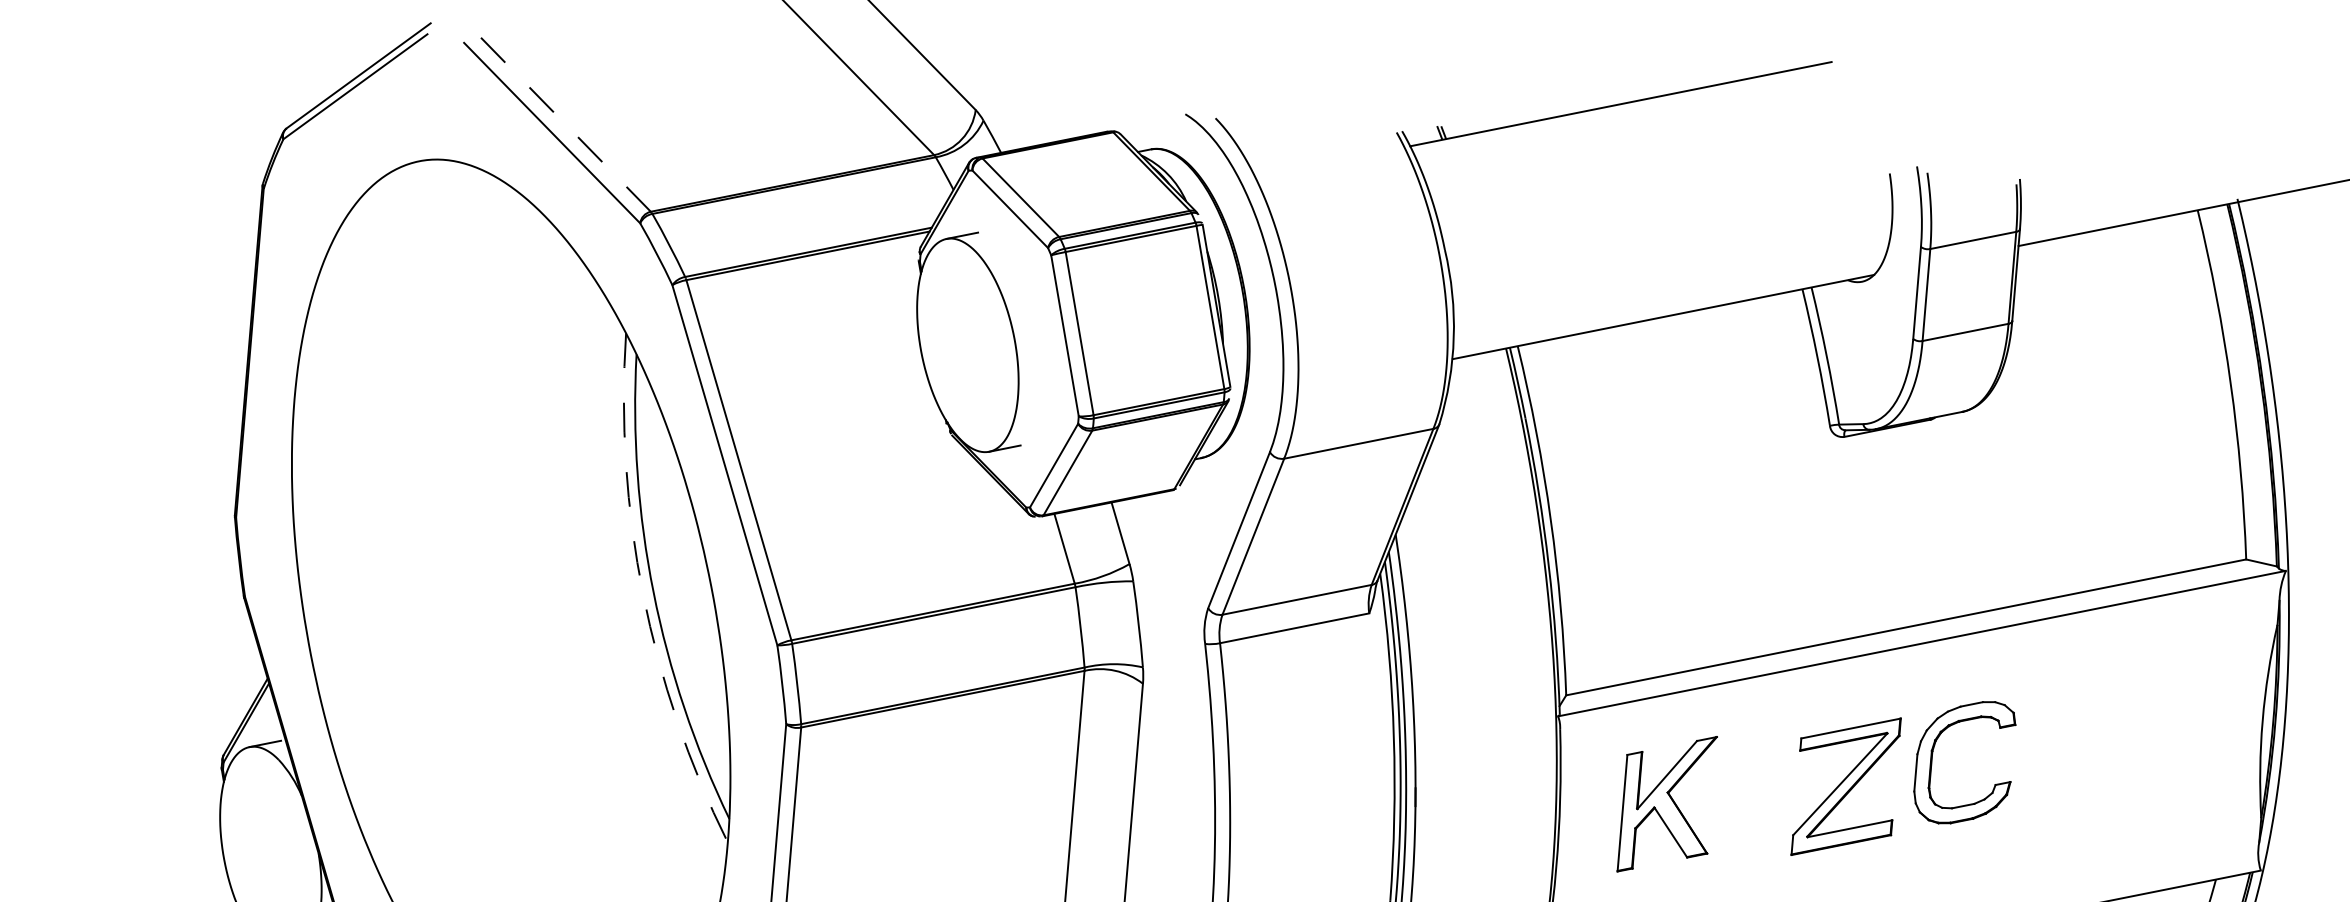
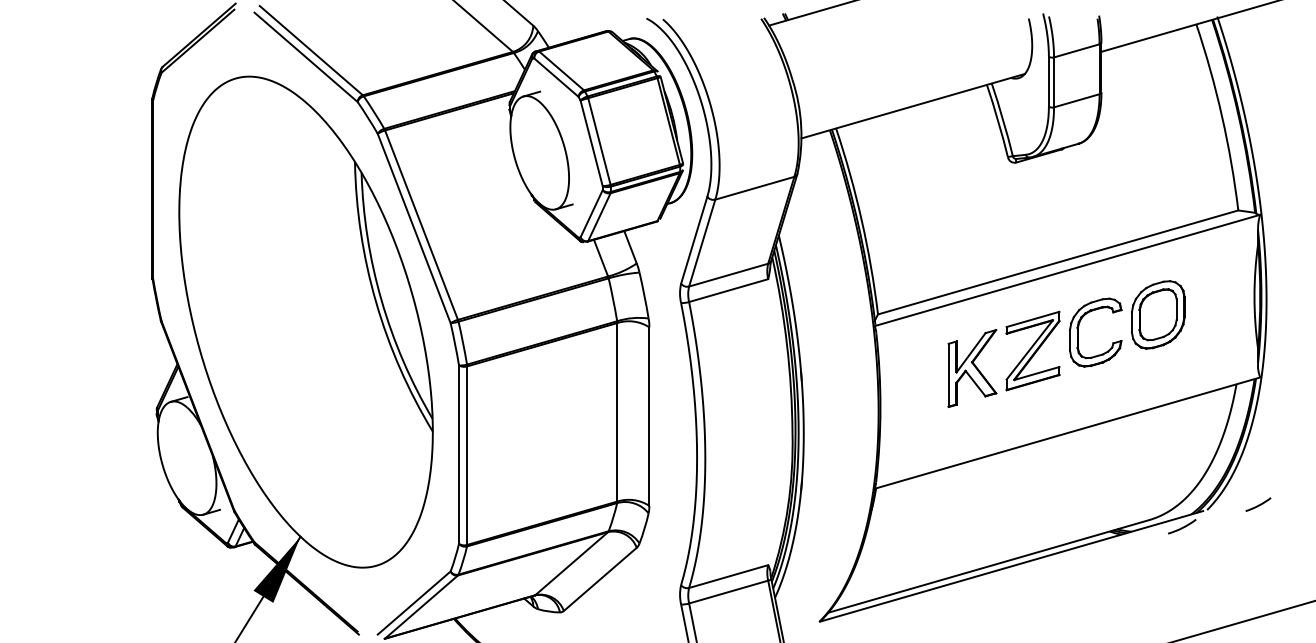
line: (561, 121) -> (310, 50), dashed -> solid
arc: (644, 593) -> (376, 301), dashed -> solid
part: (2083, 738) -> (1158, 314), added
part: (1667, 804) -> (972, 368), moved

